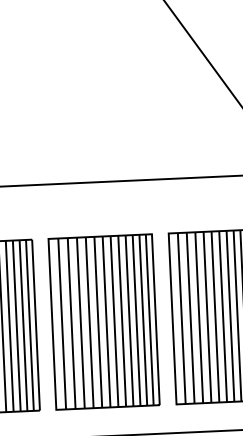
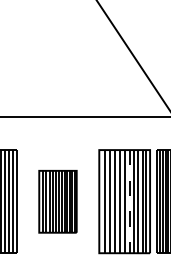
line: (222, 316) -> (129, 201), solid -> dashed
part: (103, 321) -> (57, 201), size x0.6

